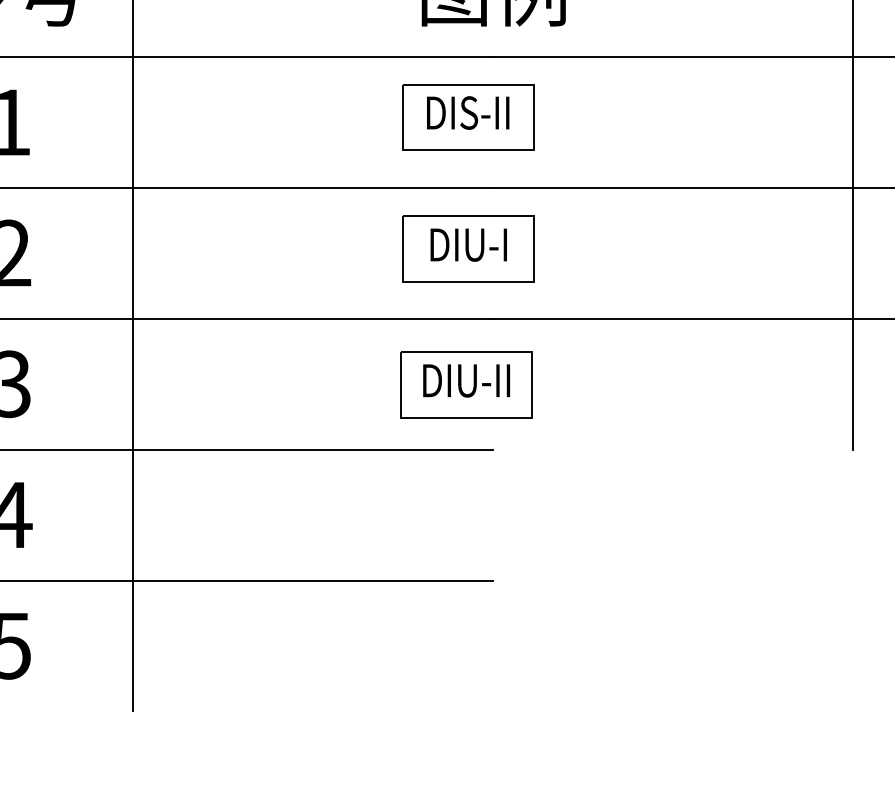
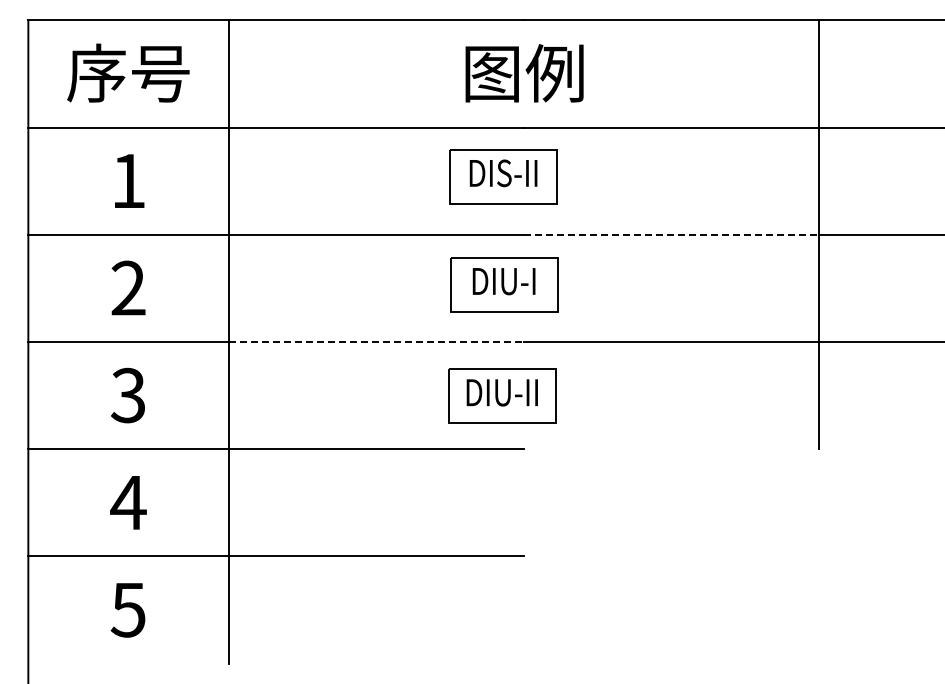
line: (674, 187) -> (672, 234), solid -> dashed
line: (314, 319) -> (377, 342), solid -> dashed

